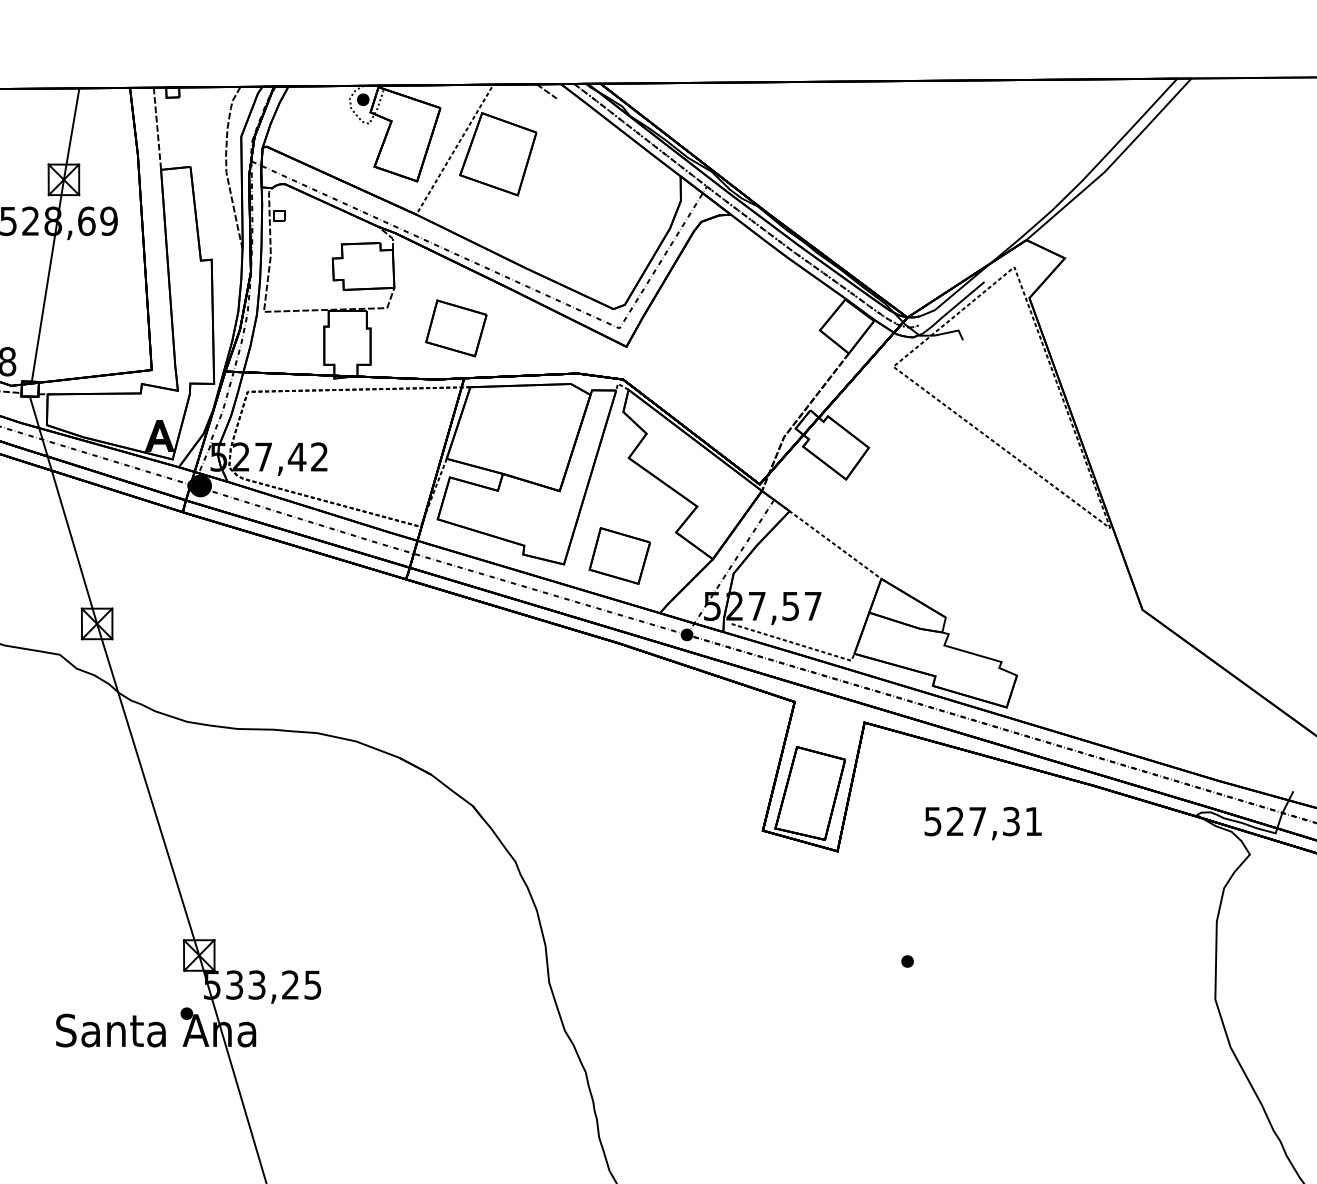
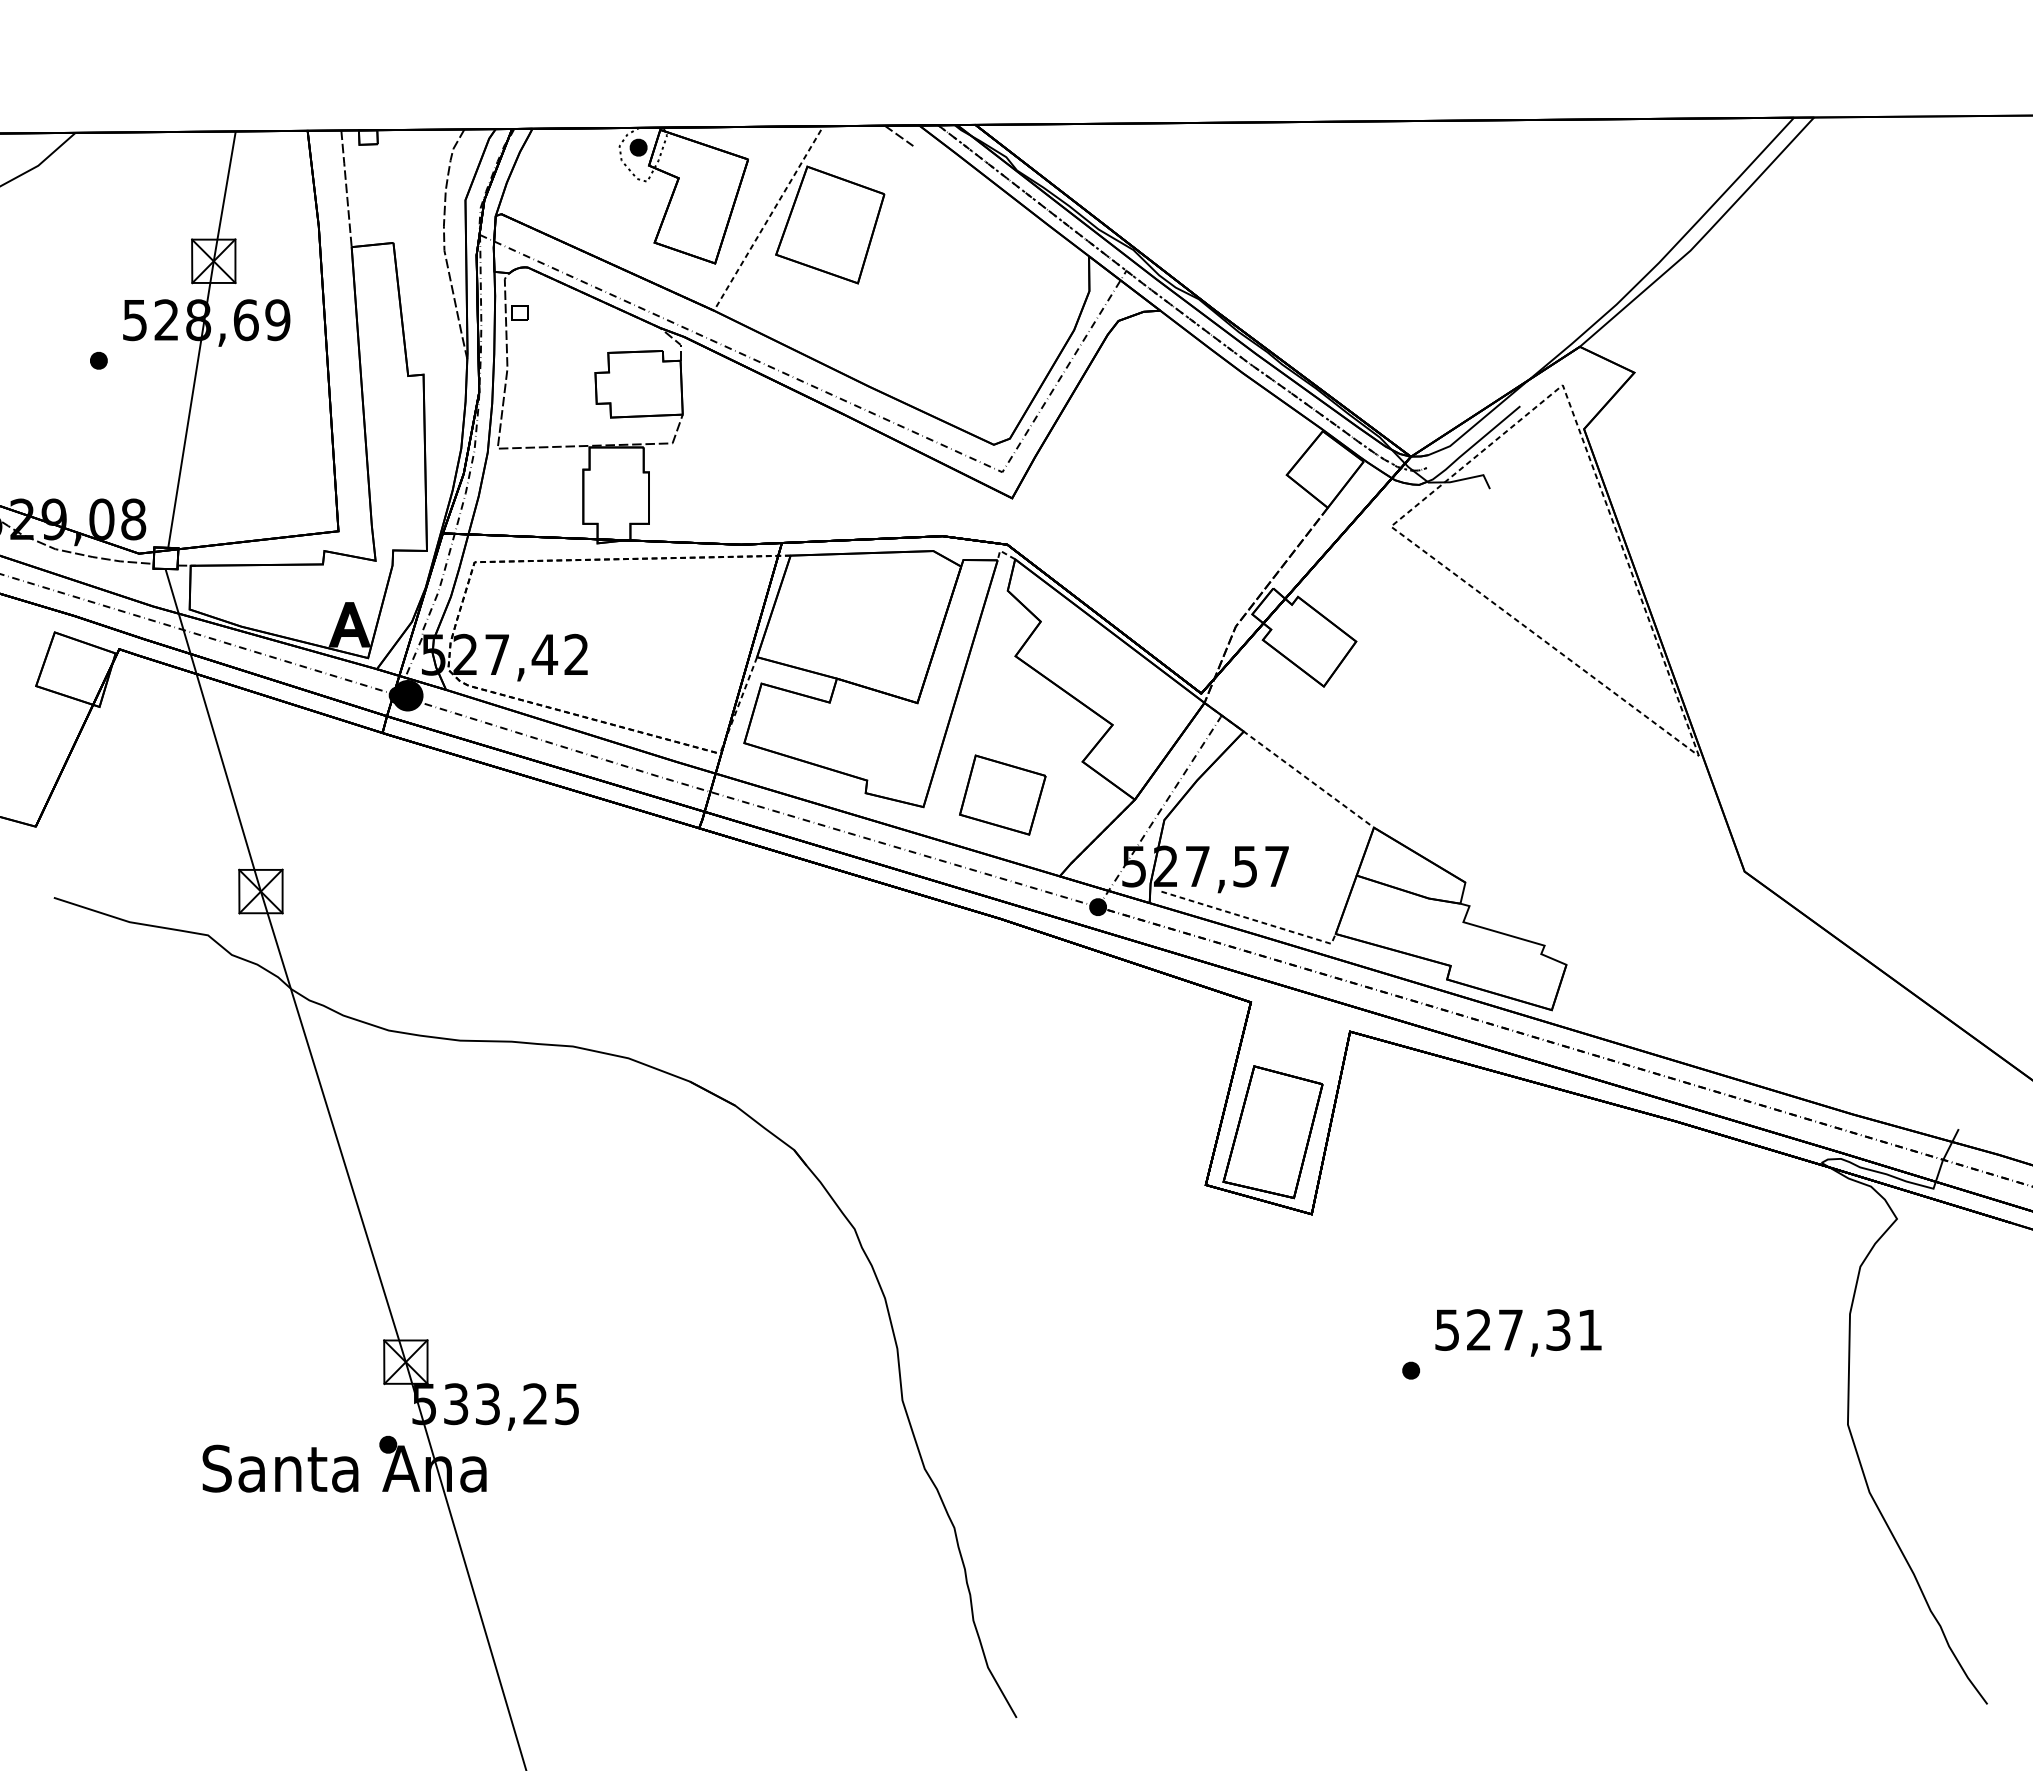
part: (456, 327) -> (770, 471), removed
text: (983, 823) -> (1518, 1332), moved

